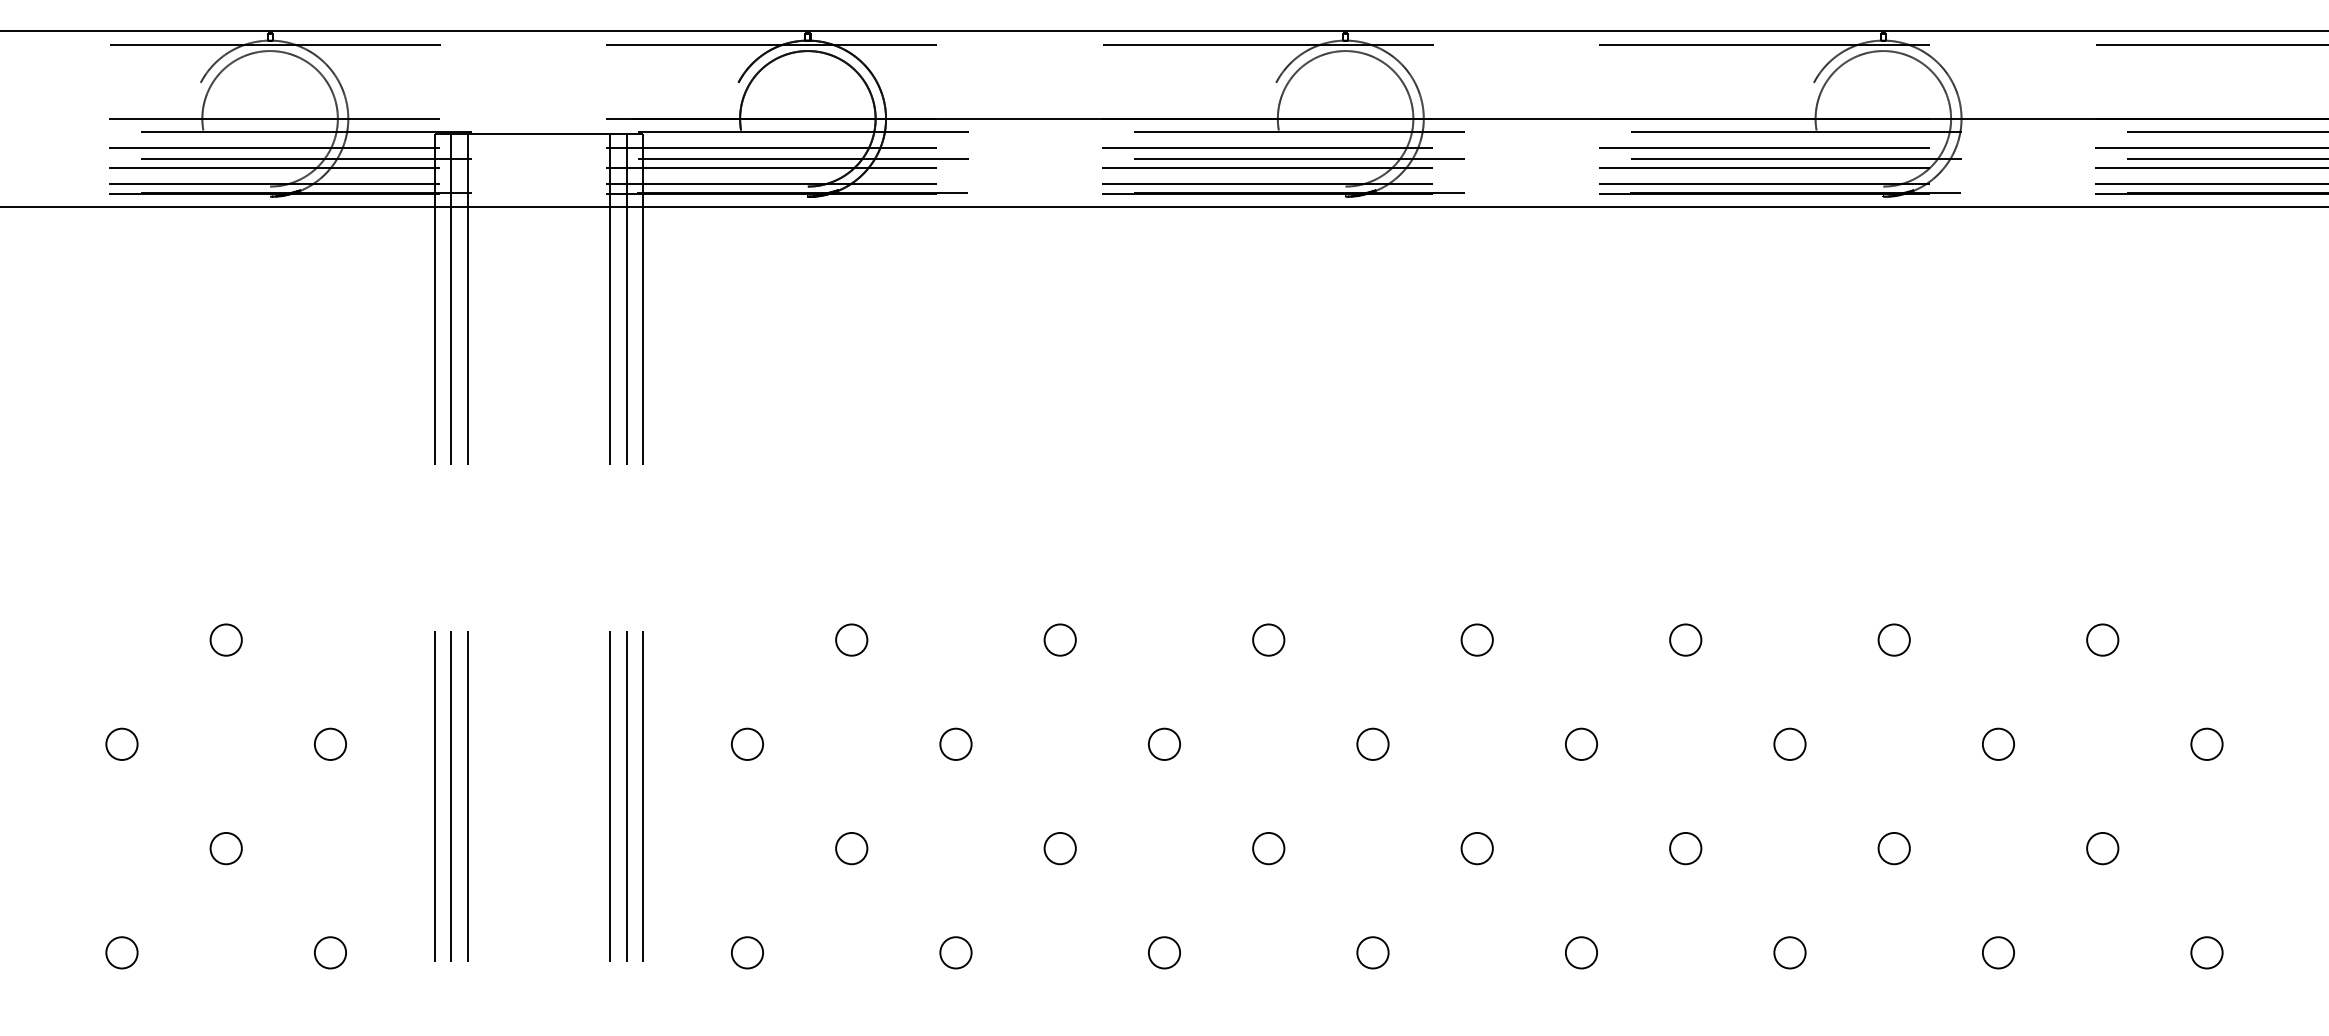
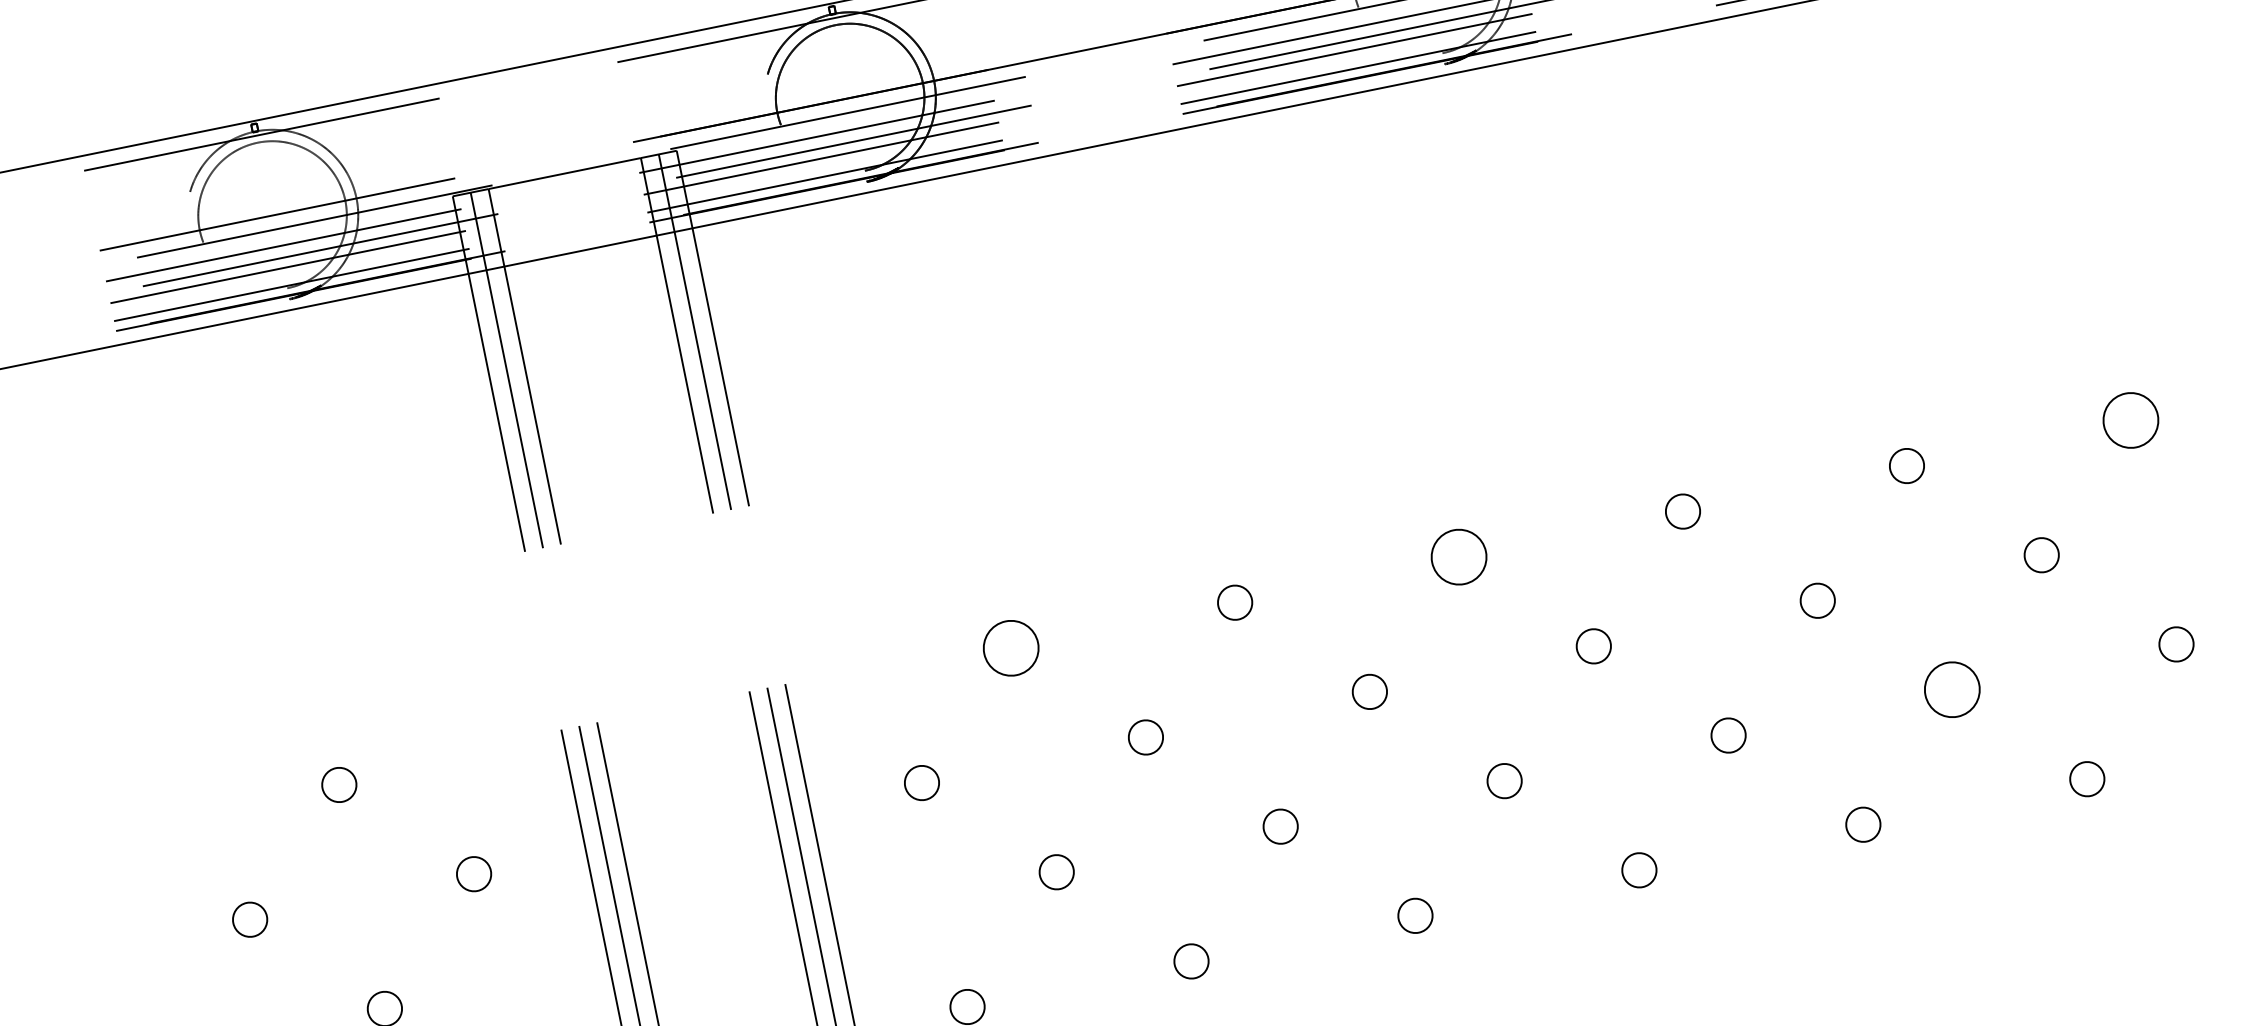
circle: (851, 639) -> (1010, 647), size x1.6
circle: (1268, 639) -> (1458, 556), size x1.6
circle: (1893, 639) -> (2130, 420), size x1.6
circle: (1685, 848) -> (1952, 689), size x1.6

